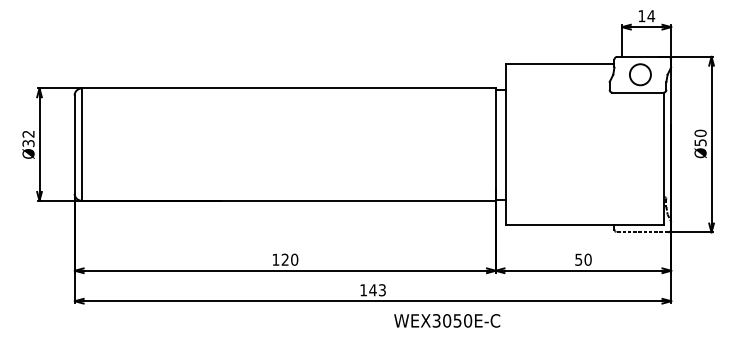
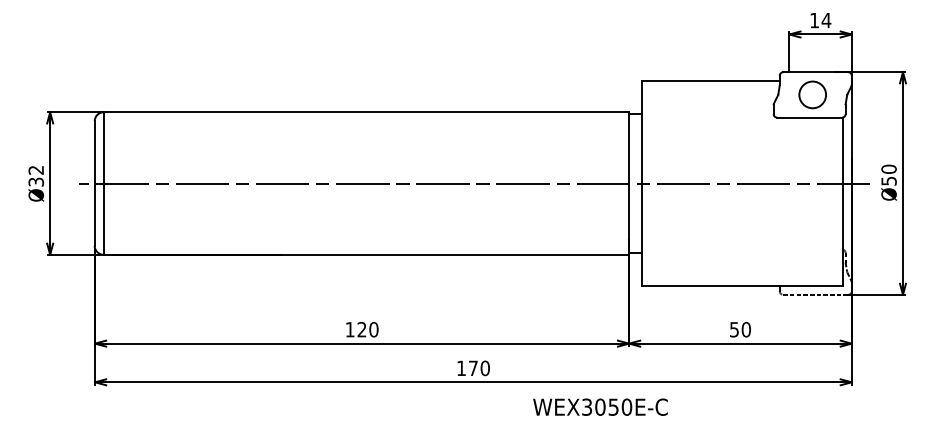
line: (373, 144) -> (473, 183), added
text: (377, 290) -> (479, 368), 143 -> 170
text: (447, 320) -> (600, 406), moved

